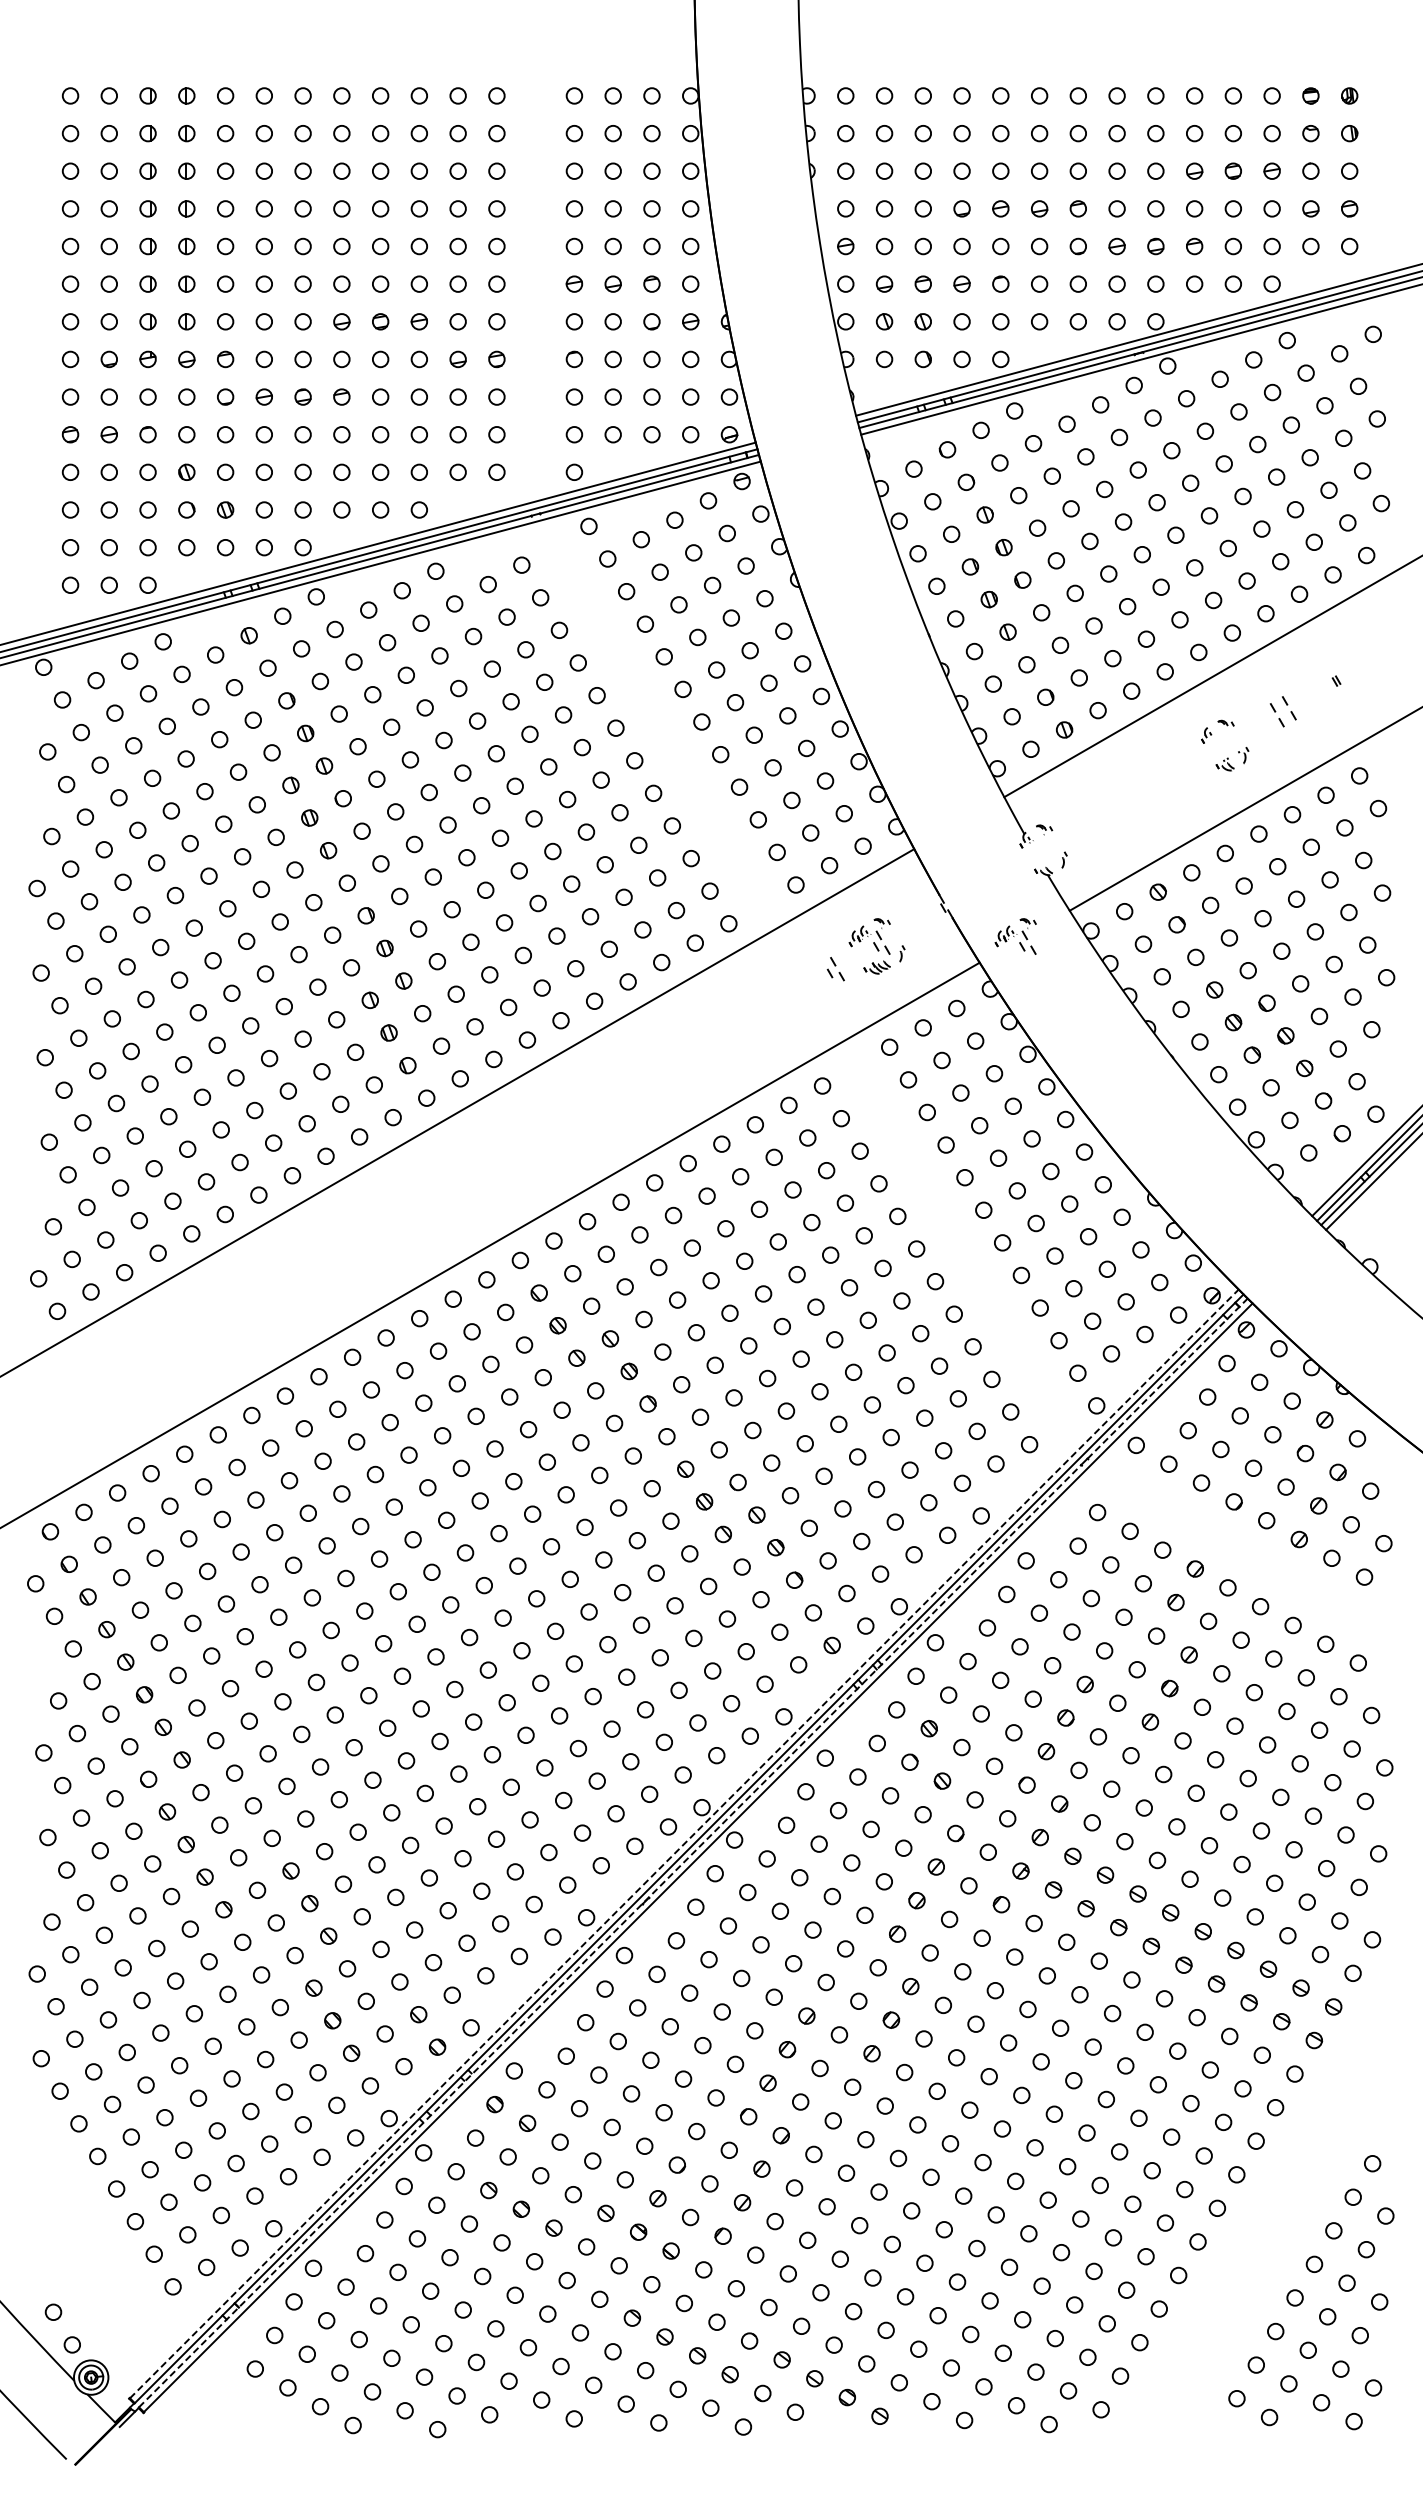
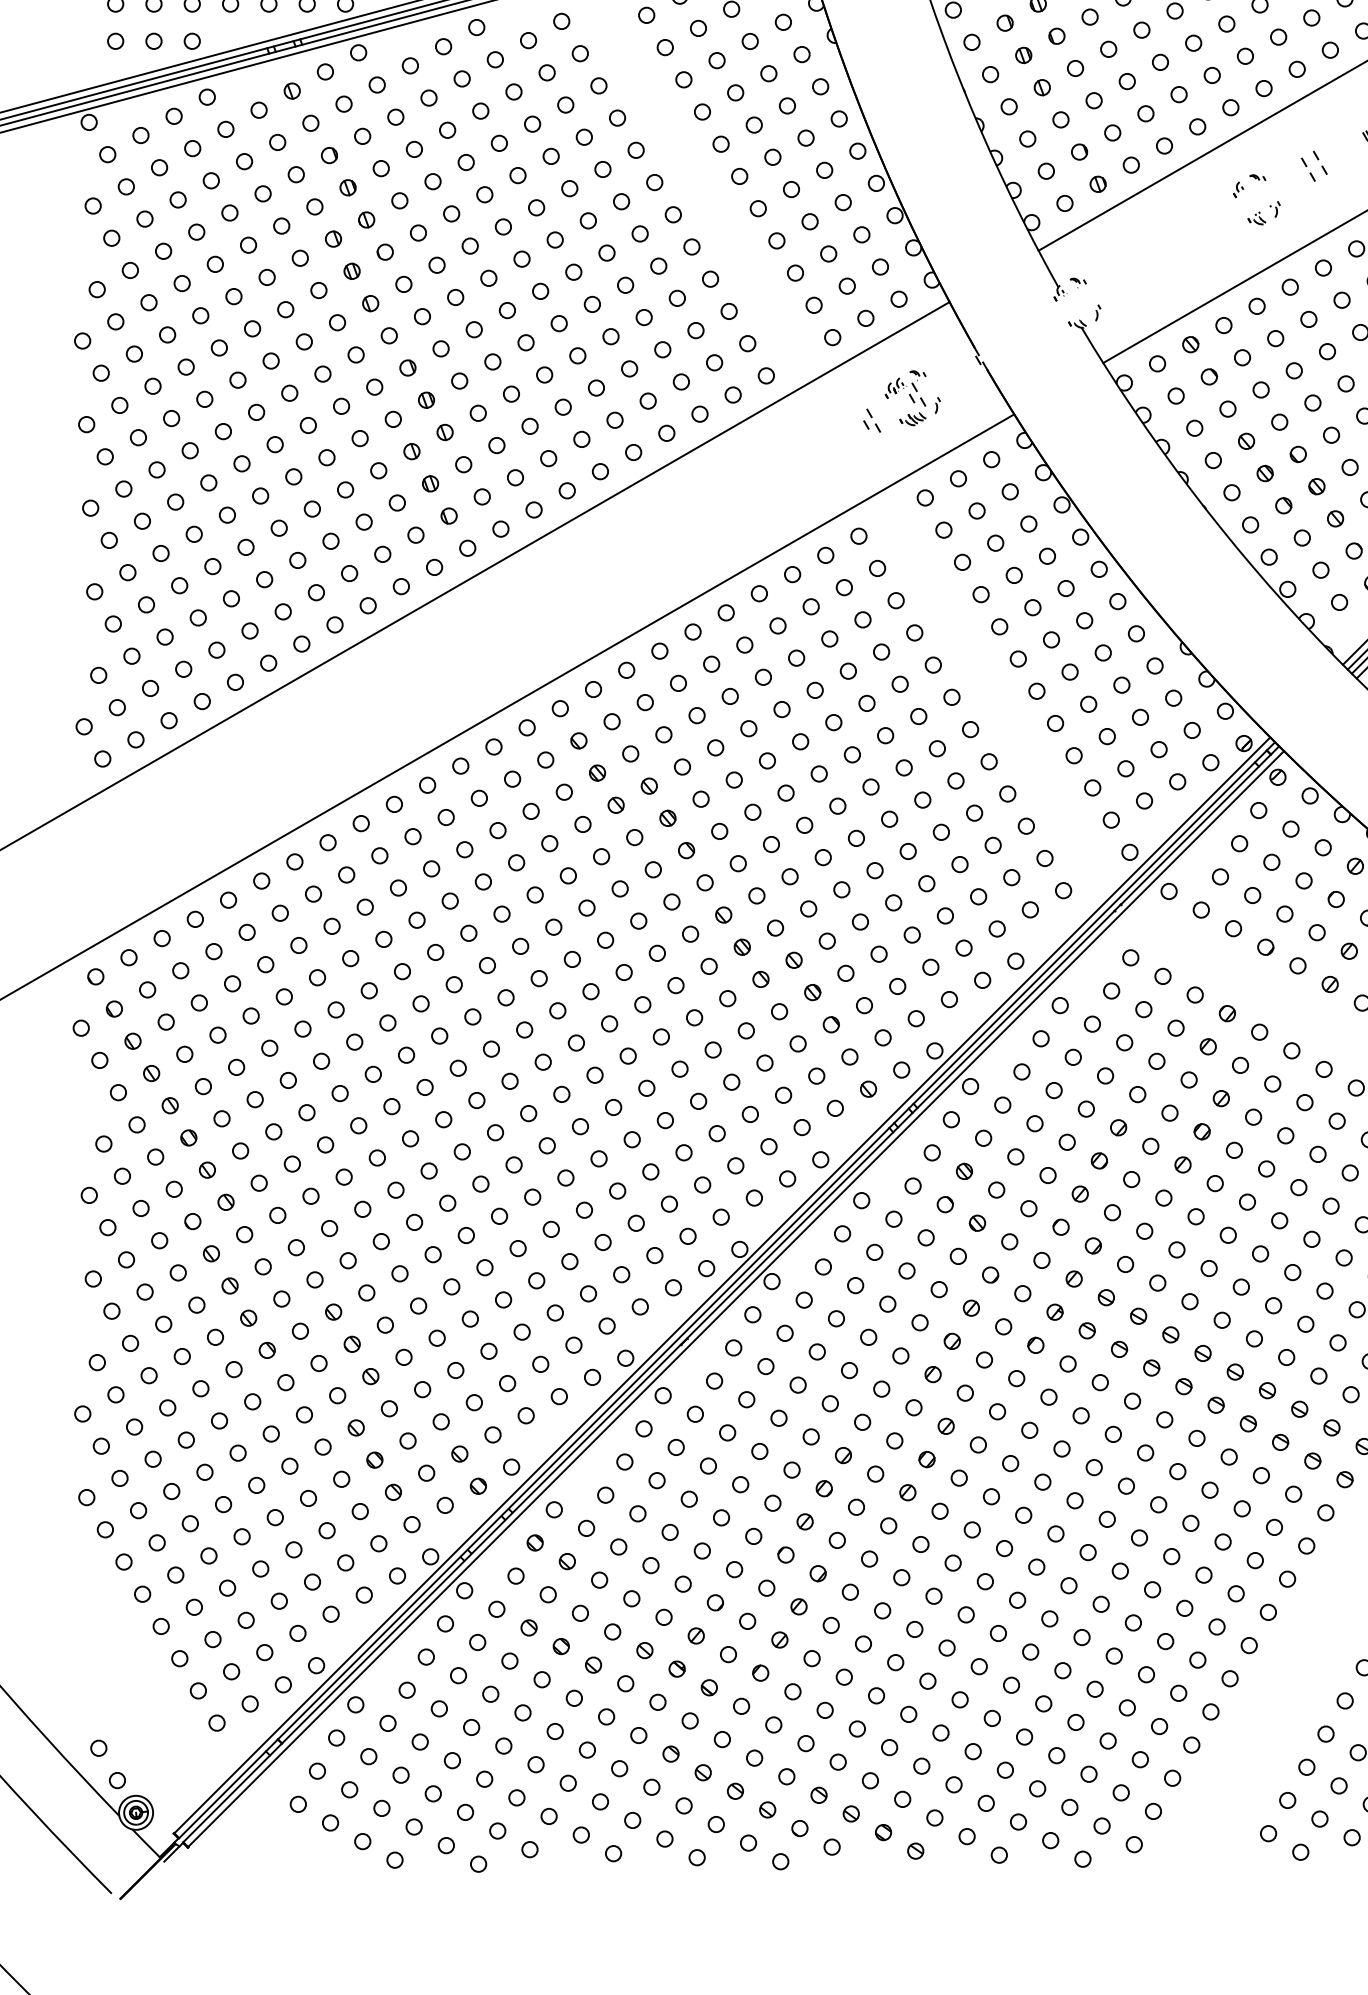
part: (1015, 936) -> (1049, 388), removed
line: (1167, 1378) -> (1199, 825), dashed -> solid
line: (684, 1843) -> (722, 1284), dashed -> solid
line: (610, 1935) -> (649, 1375), dashed -> solid

